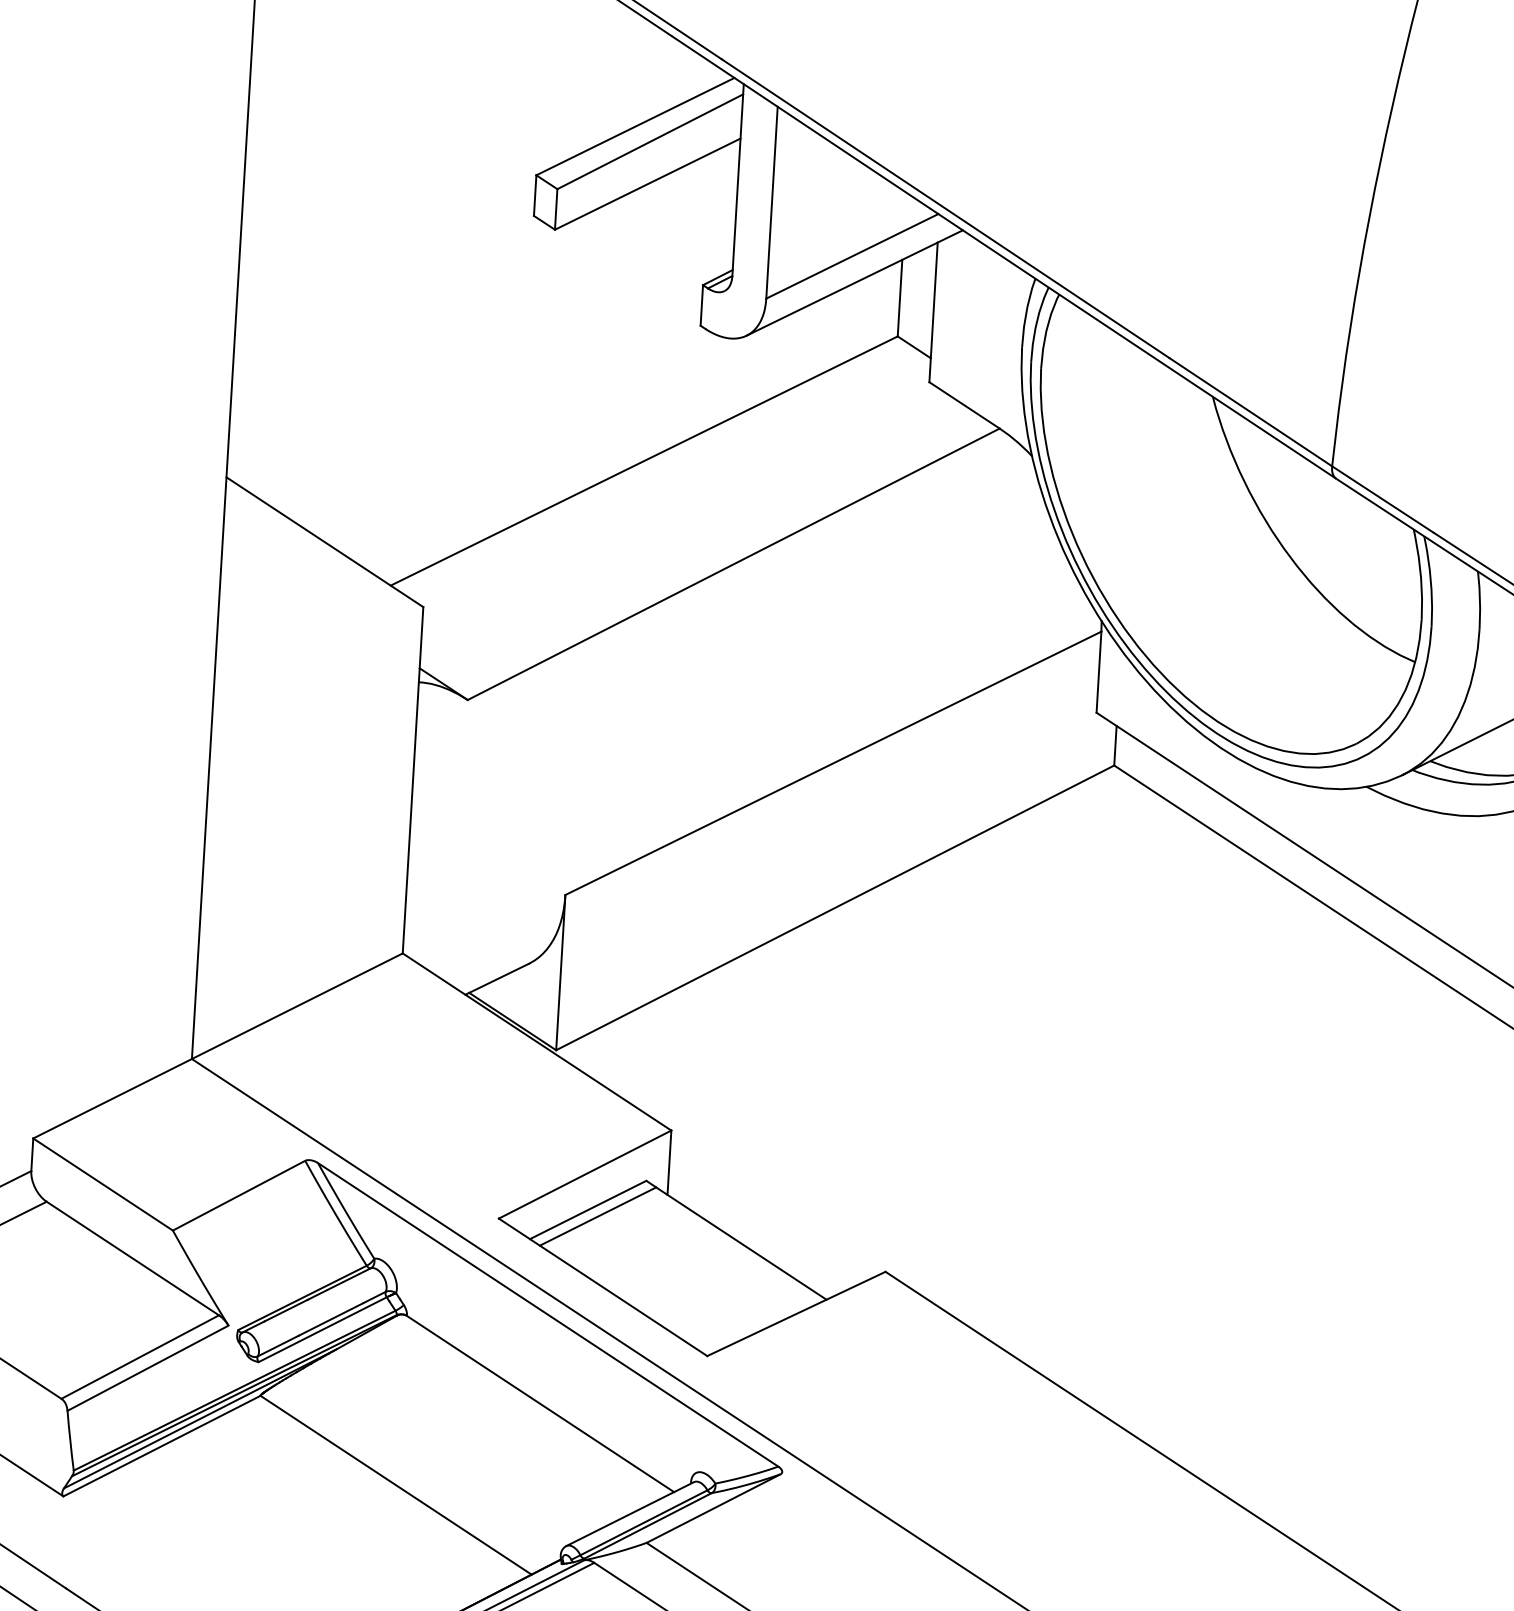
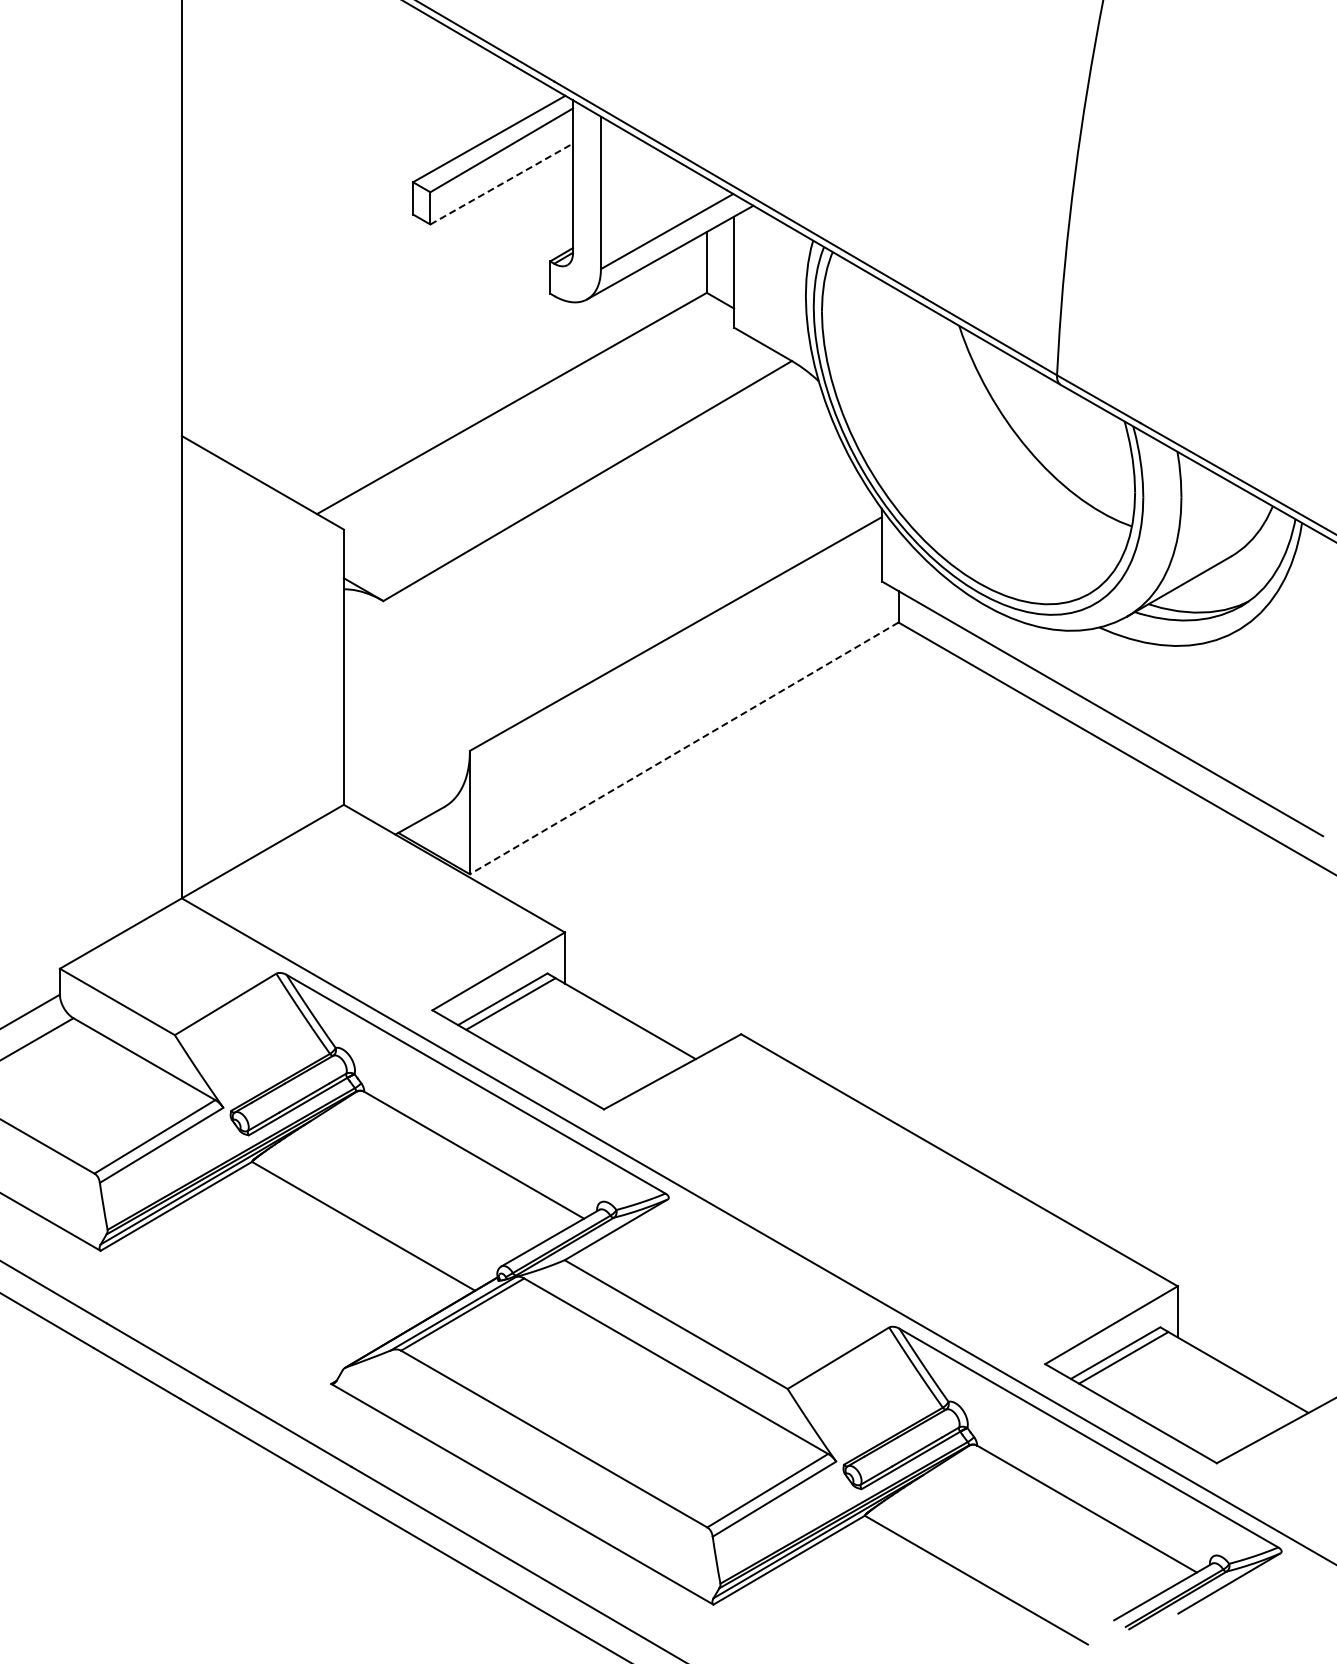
line: (648, 183) -> (502, 183), solid -> dashed
line: (835, 908) -> (684, 748), solid -> dashed

